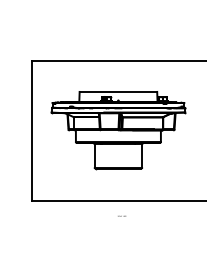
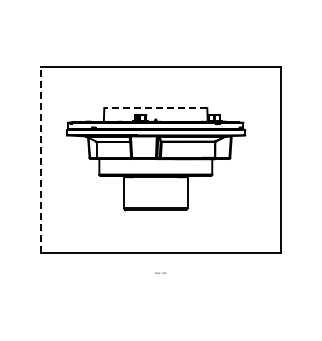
line: (118, 92) -> (155, 108), solid -> dashed
line: (31, 130) -> (40, 159), solid -> dashed

